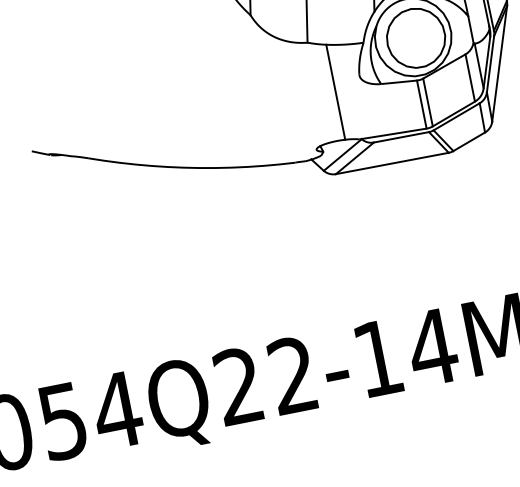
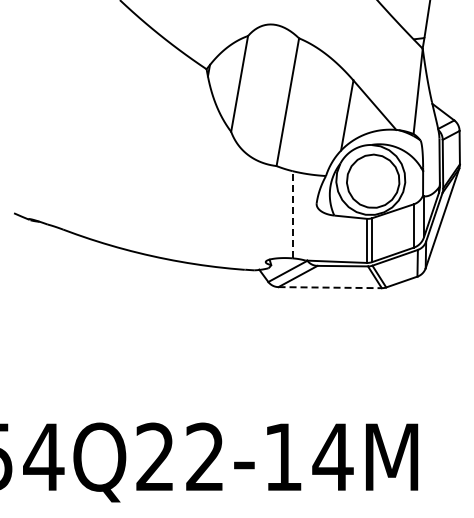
line: (335, 92) -> (292, 214), solid -> dashed
line: (392, 163) -> (330, 287), solid -> dashed

